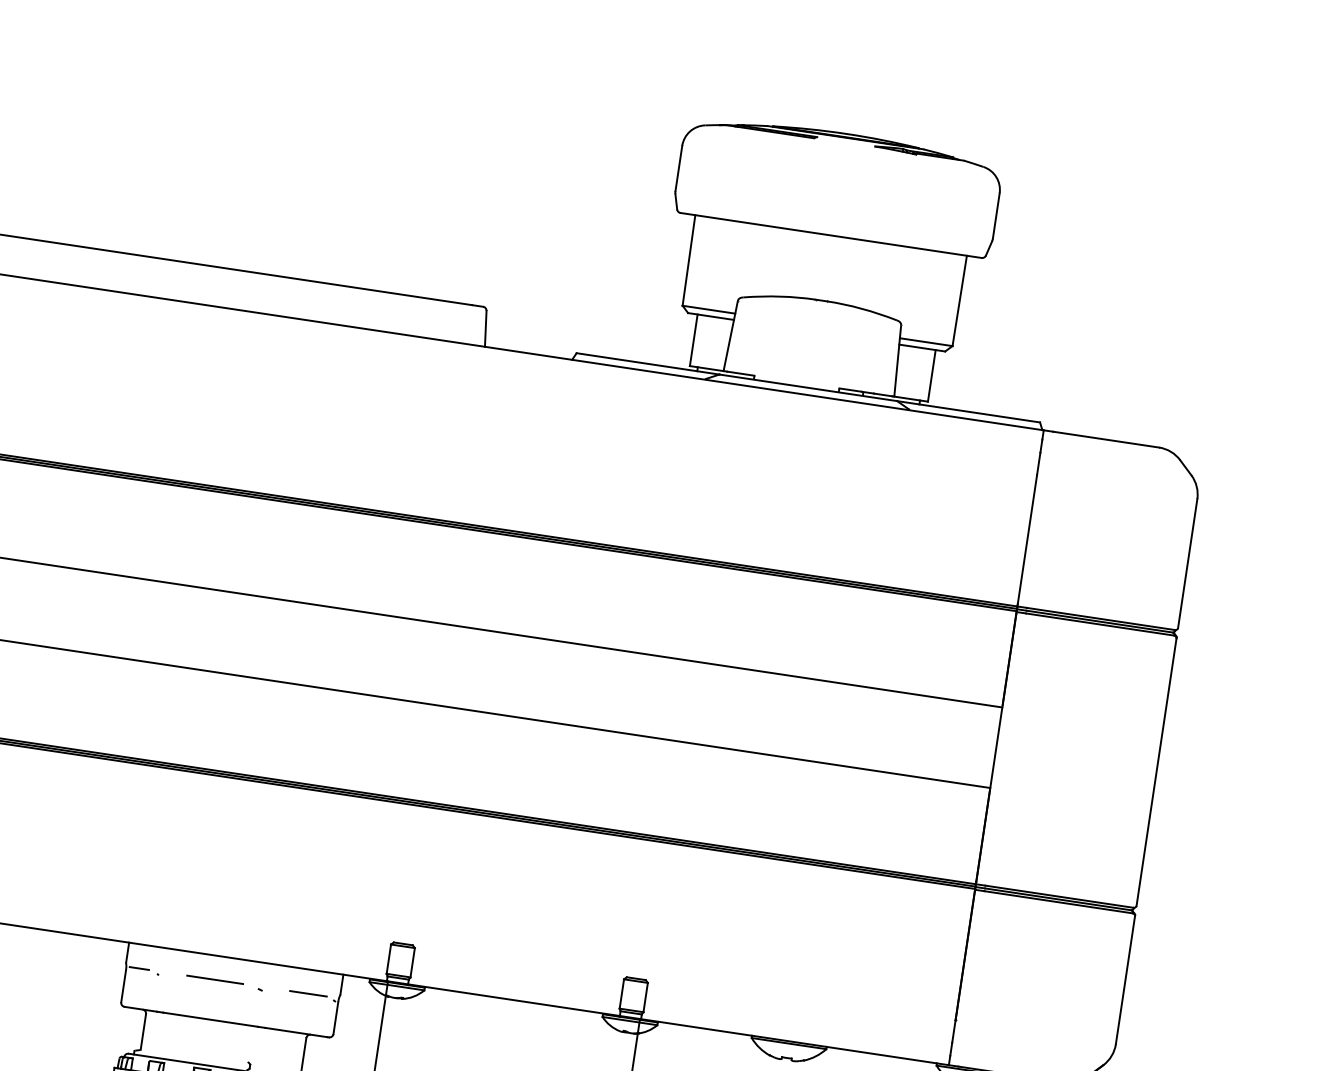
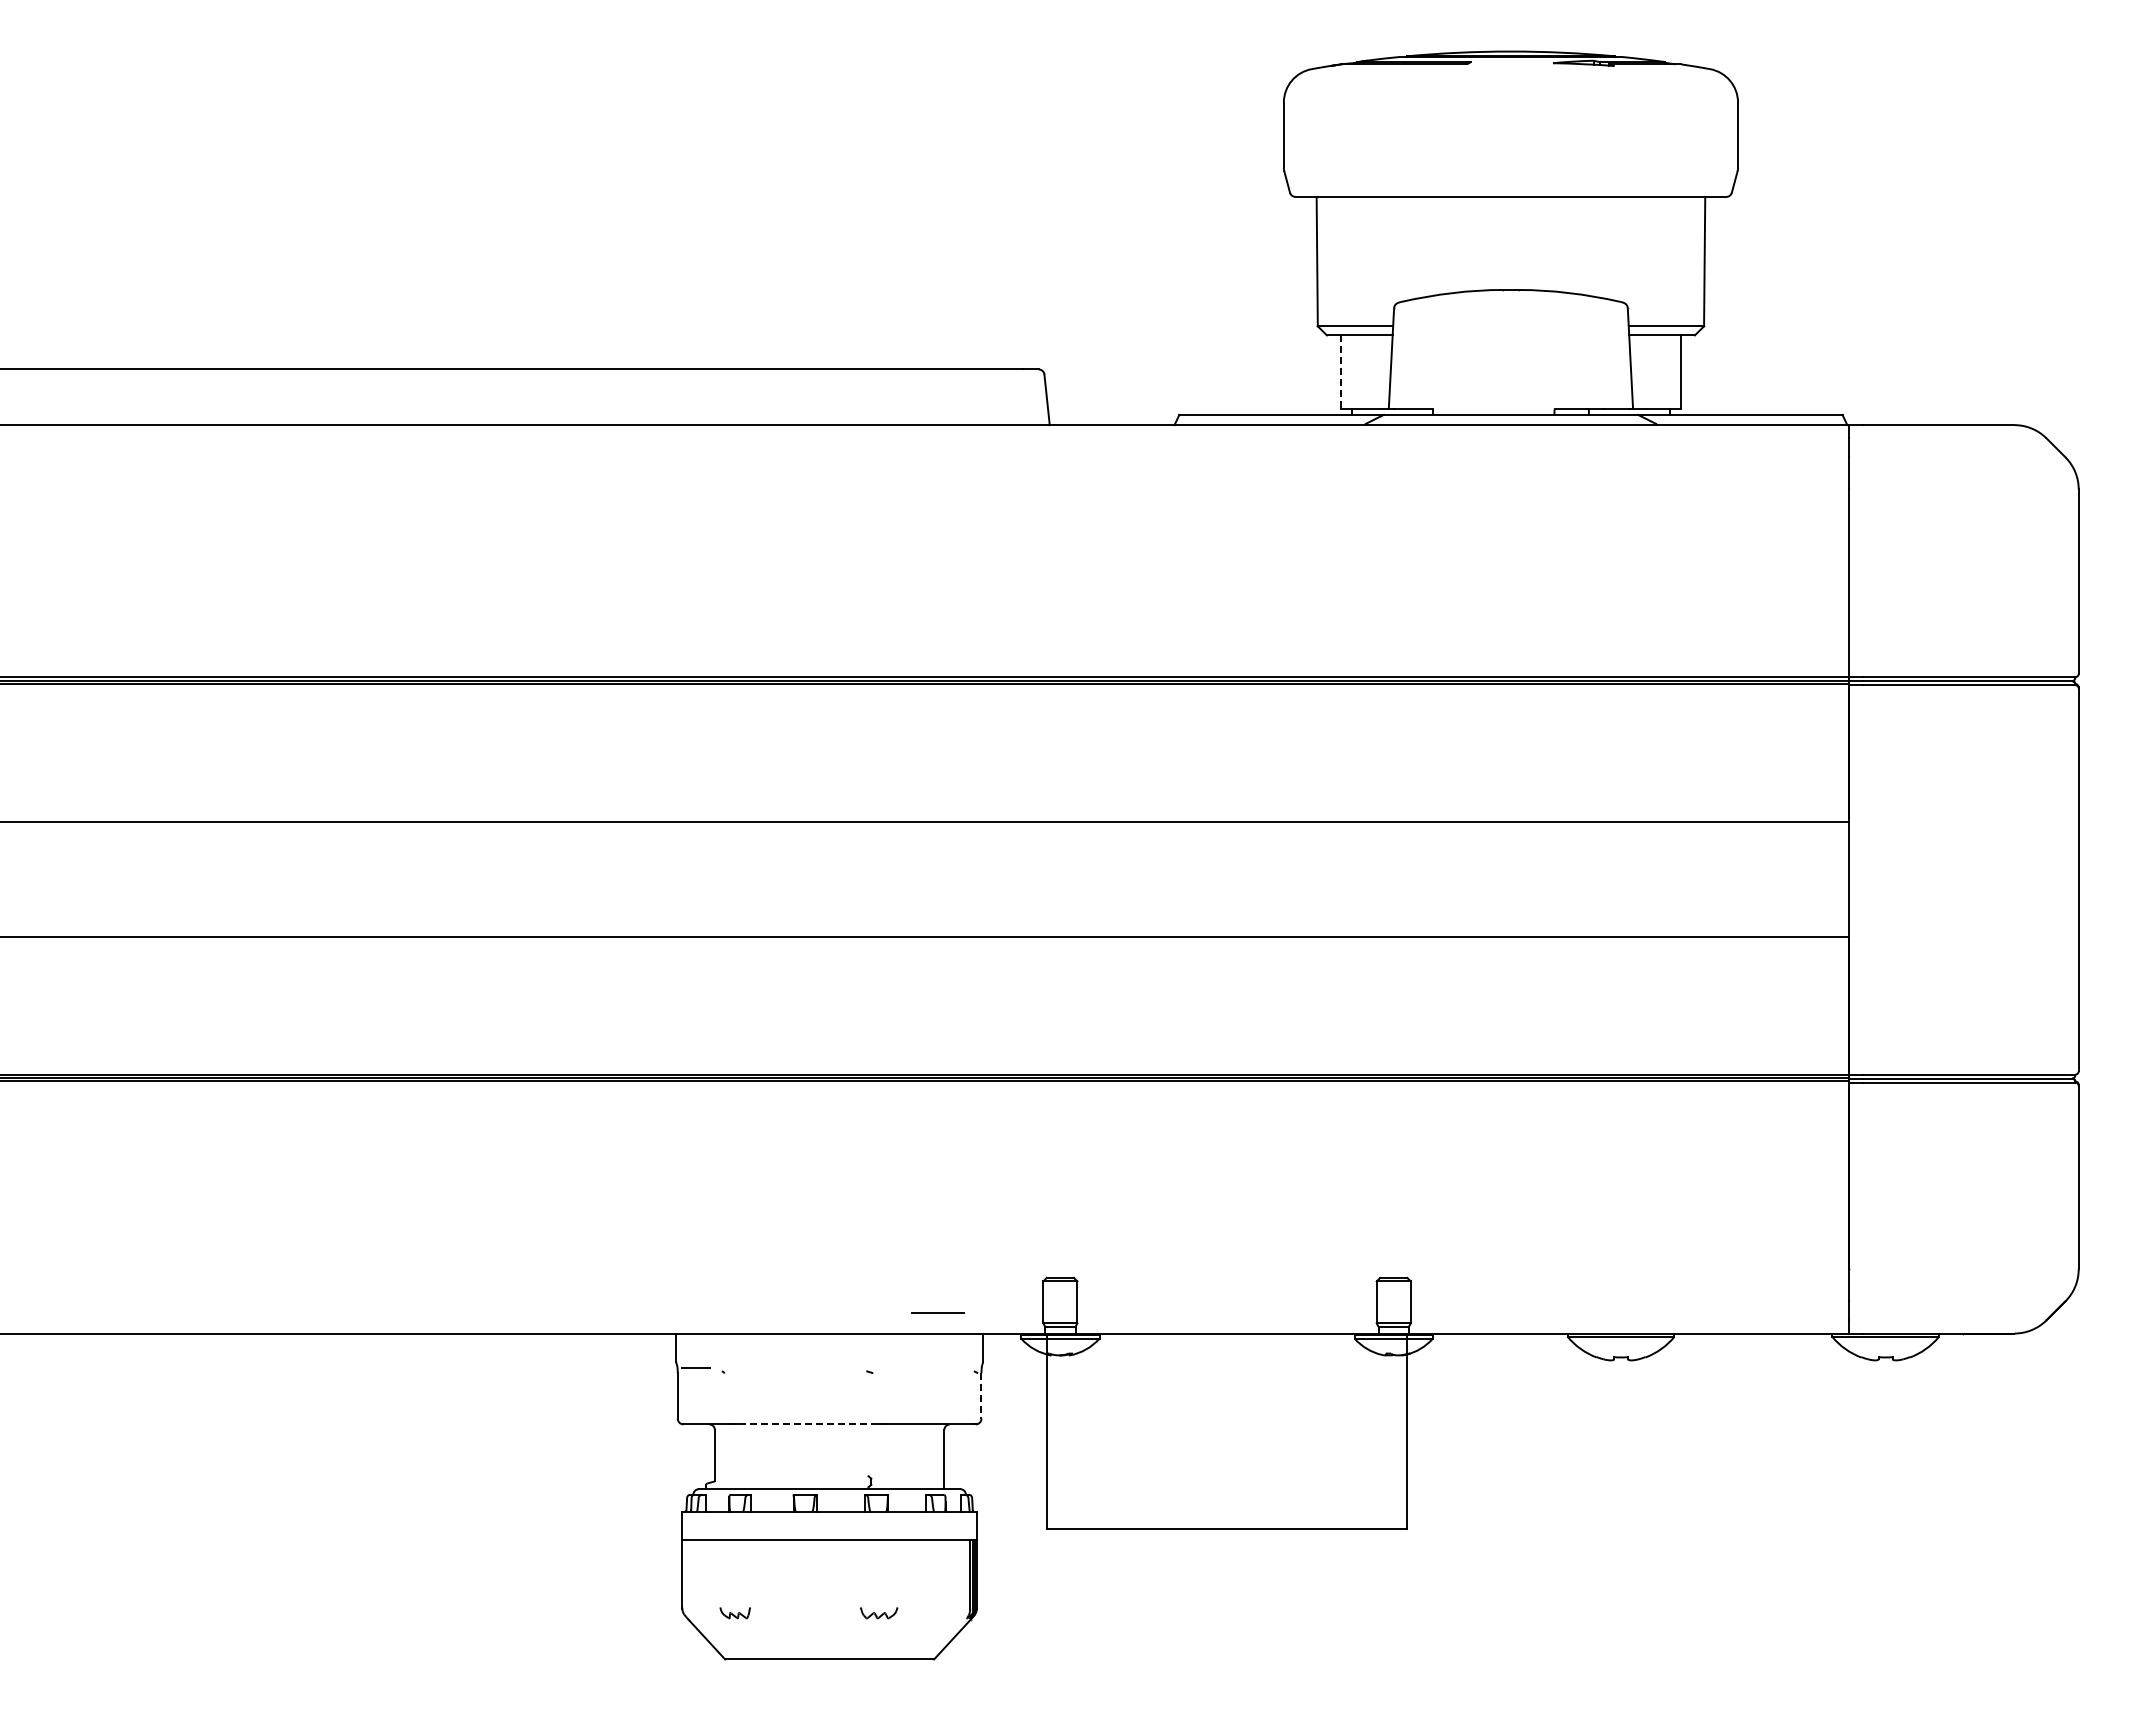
line: (693, 340) -> (1340, 372), solid -> dashed
line: (215, 979) -> (804, 1367), removed
line: (308, 993) -> (937, 1312), moved
line: (335, 1018) -> (981, 1396), solid -> dashed
line: (210, 1019) -> (806, 1424), solid -> dashed

